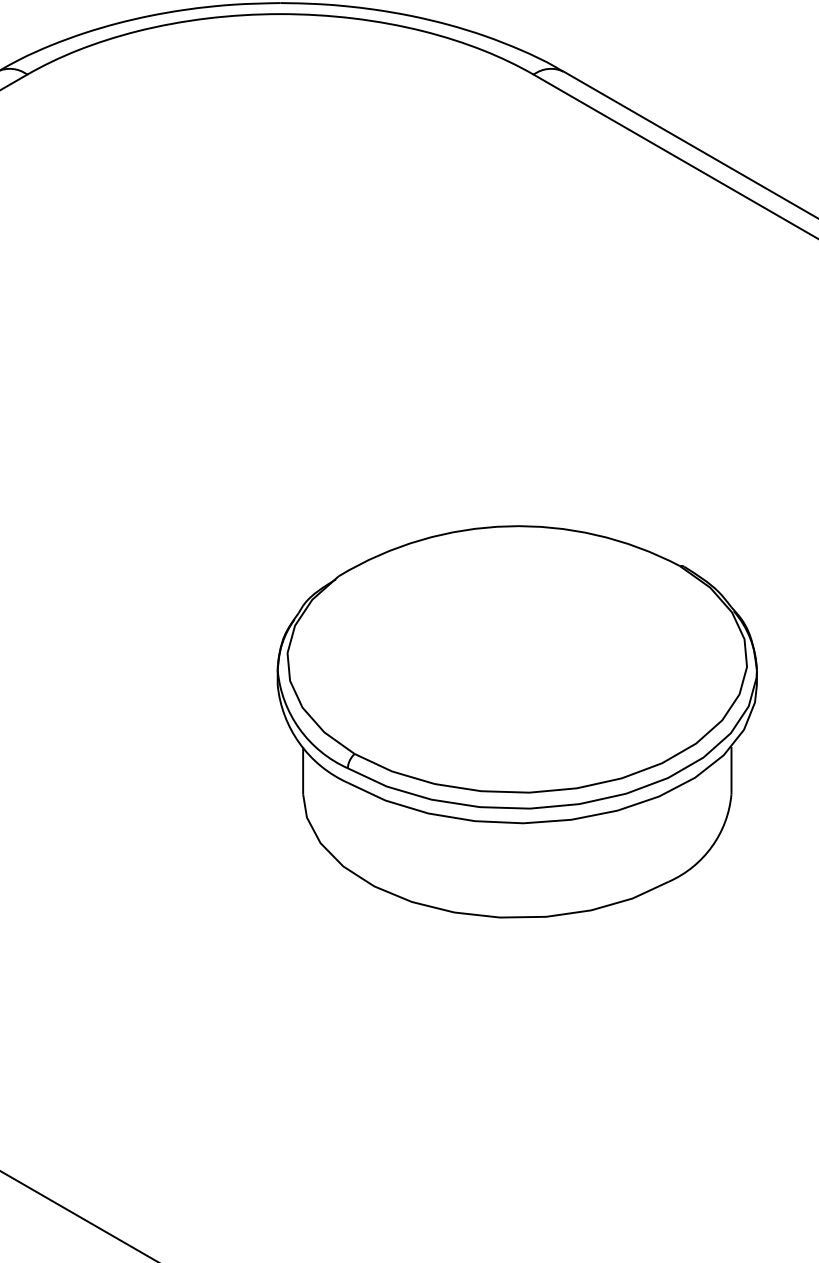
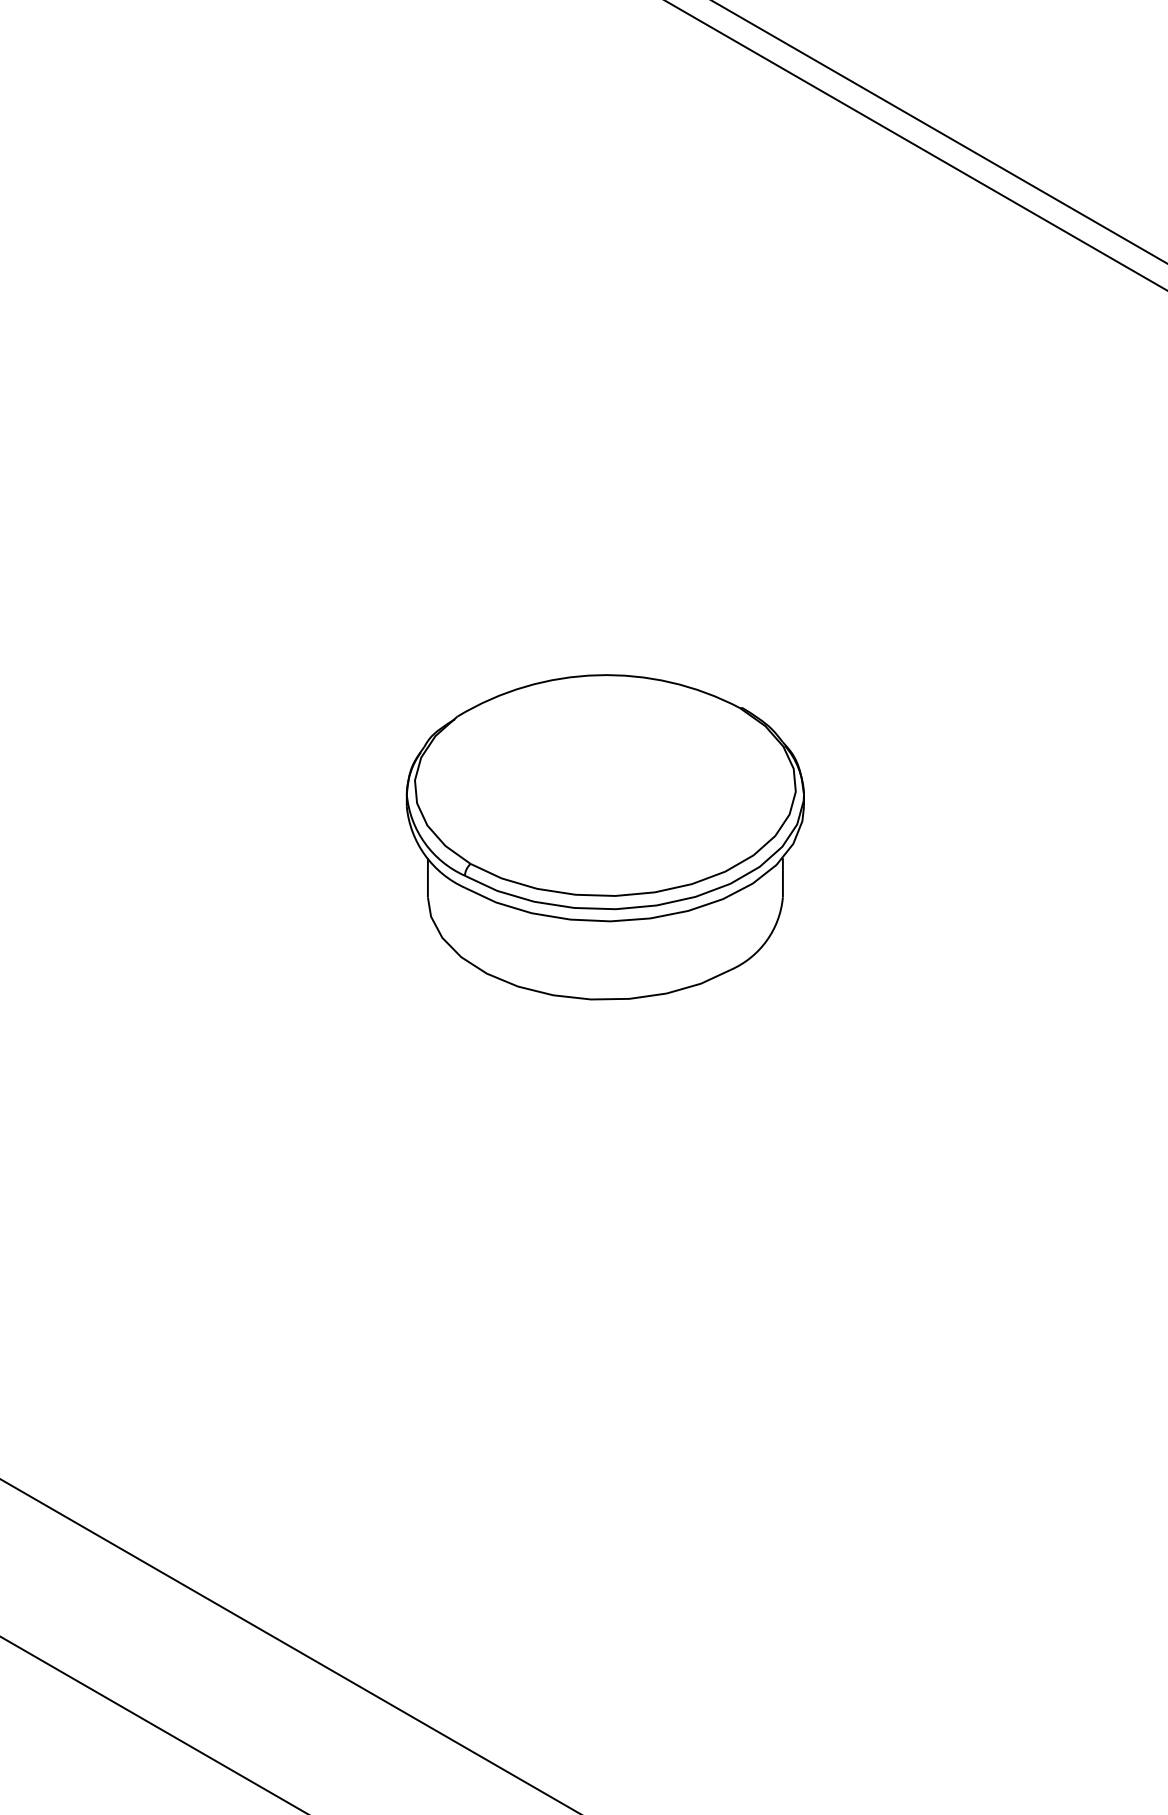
part: (516, 722) -> (604, 837), size x0.62

